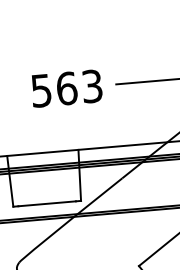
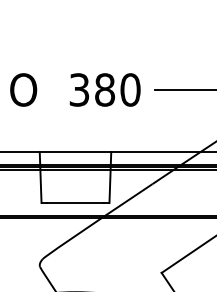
text: (67, 88) -> (105, 89), 563 -> 380

